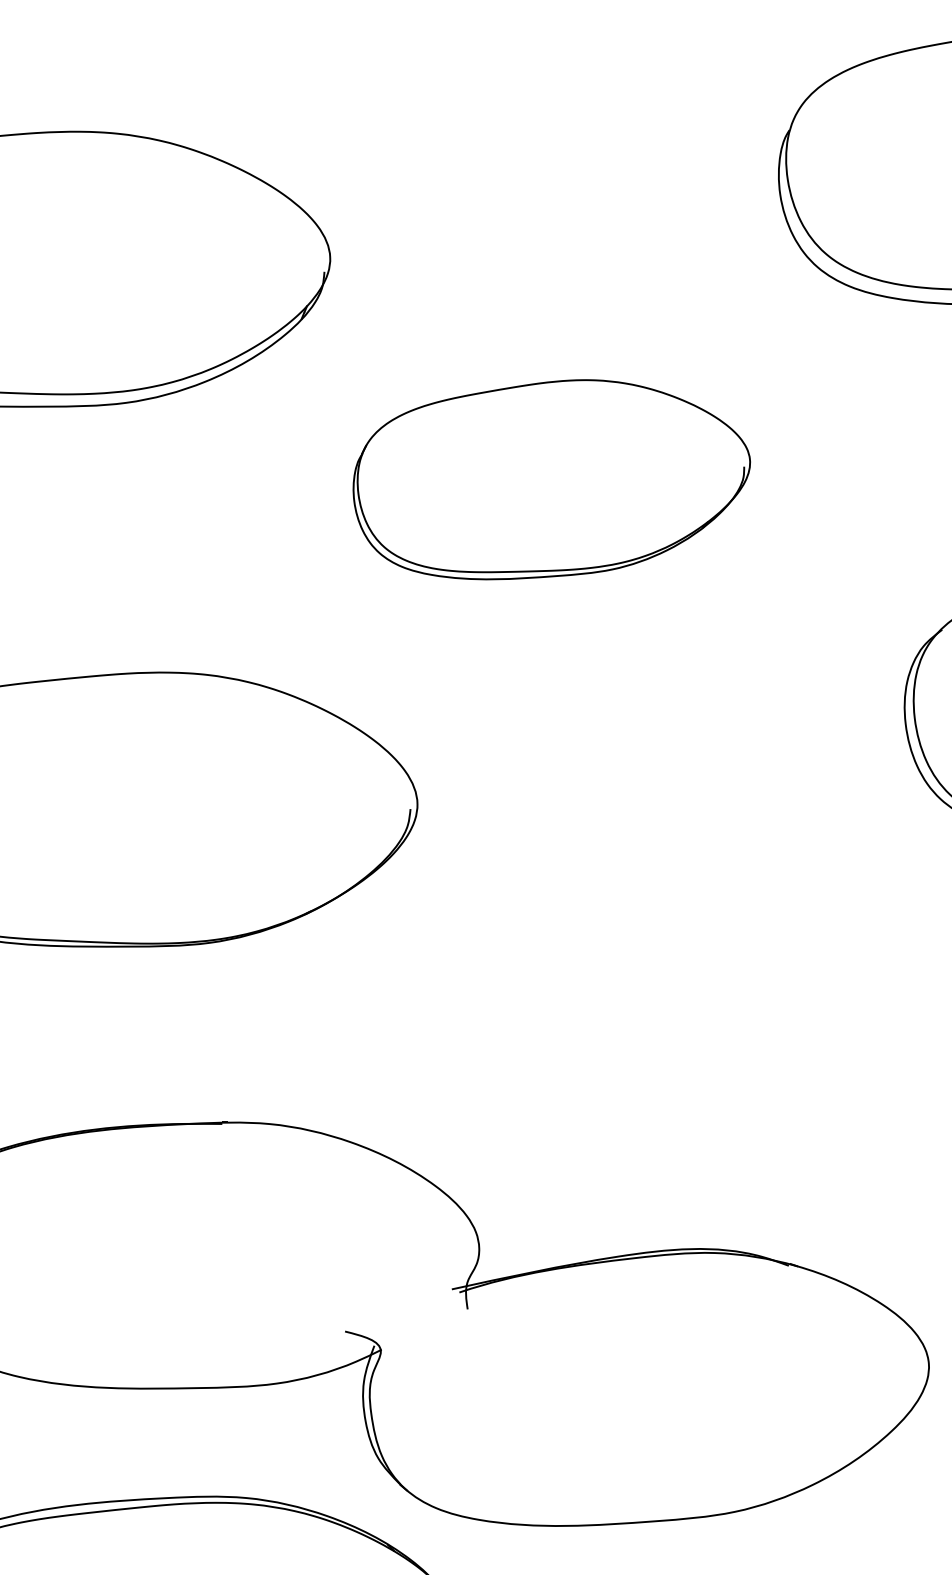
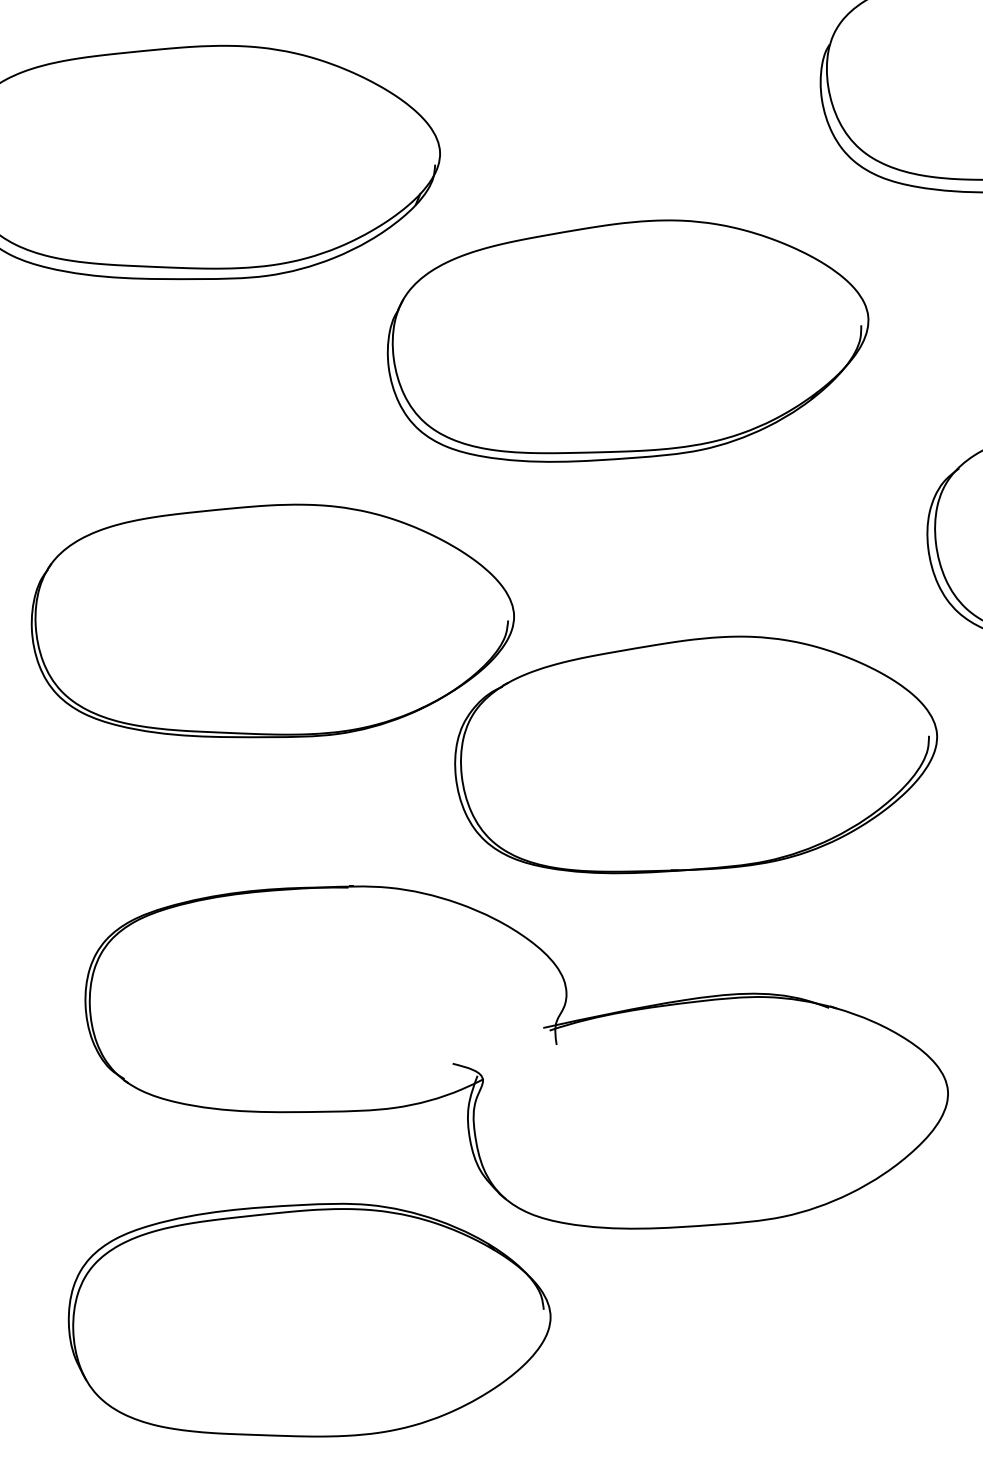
part: (551, 479) -> (627, 340), size x1.43
part: (632, 967) -> (696, 754), added

